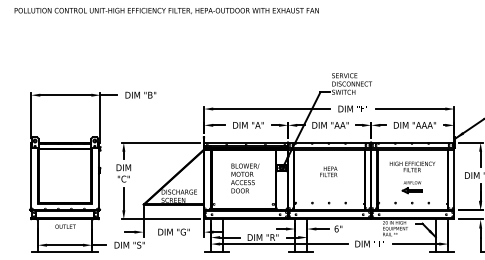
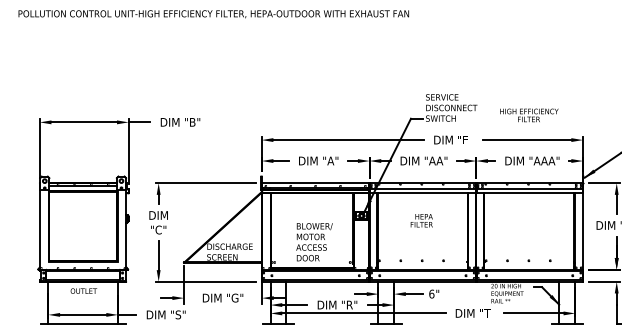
text: (412, 167) -> (529, 115), moved
text: (245, 178) -> (314, 242), moved
part: (411, 187) -> (528, 240), removed

